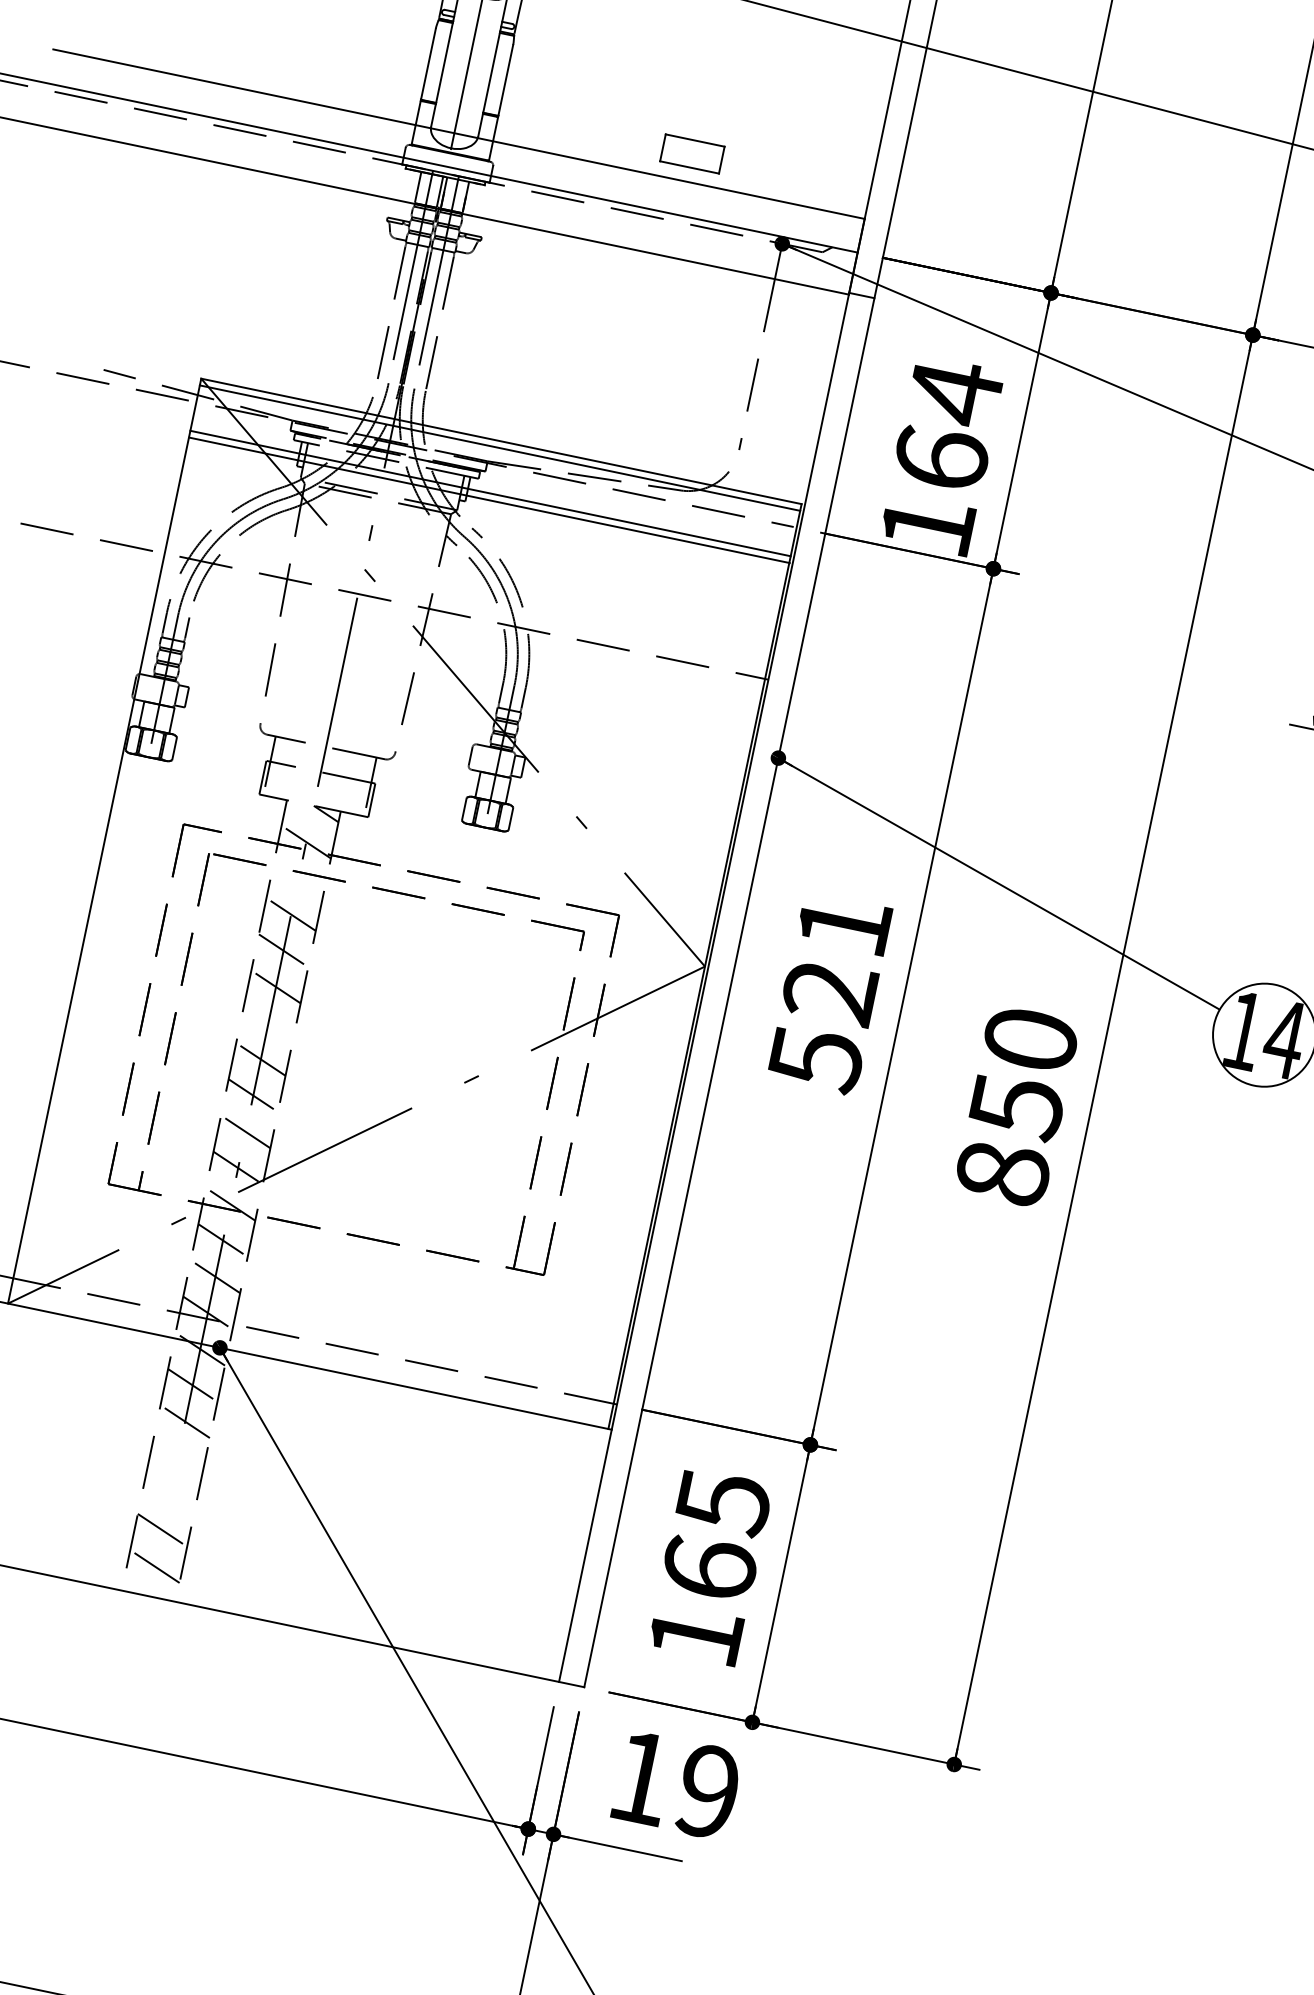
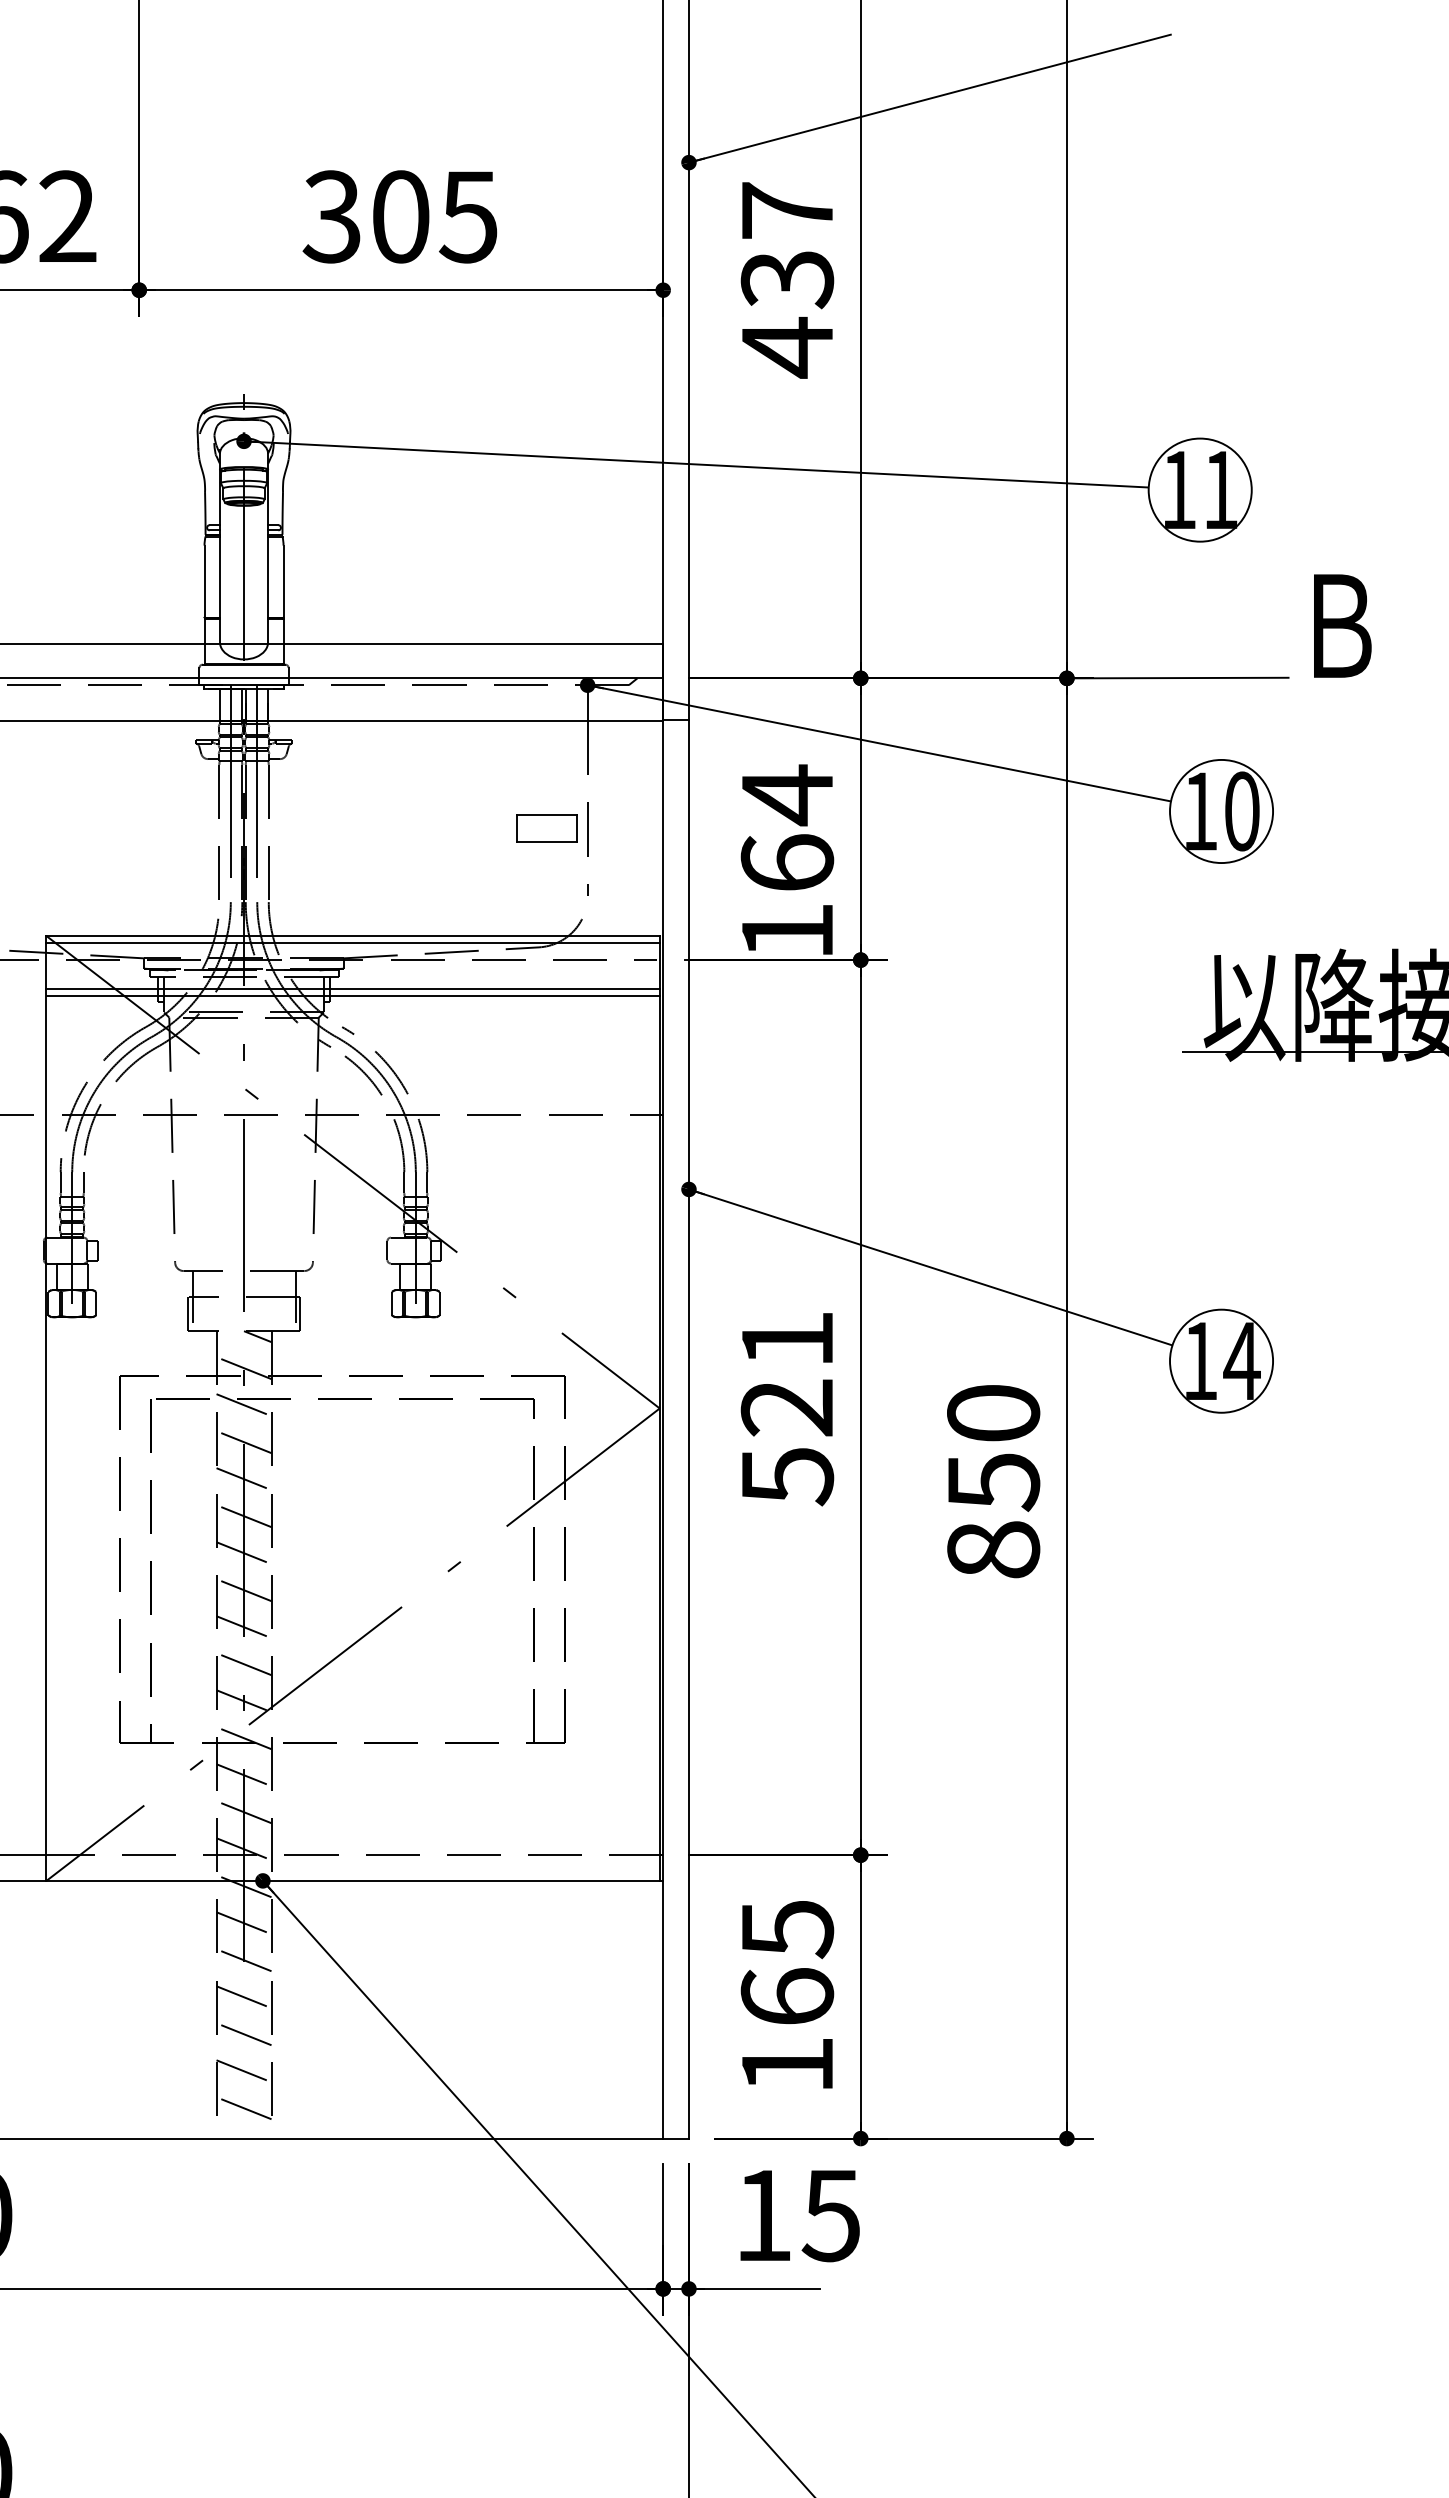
part: (691, 153) -> (546, 828), moved
line: (298, 878) -> (243, 1405), added
line: (267, 1023) -> (243, 1553), added
line: (177, 1458) -> (243, 1997), added
line: (169, 1494) -> (243, 2034), added
text: (707, 1791) -> (830, 2215), 19 -> 15

